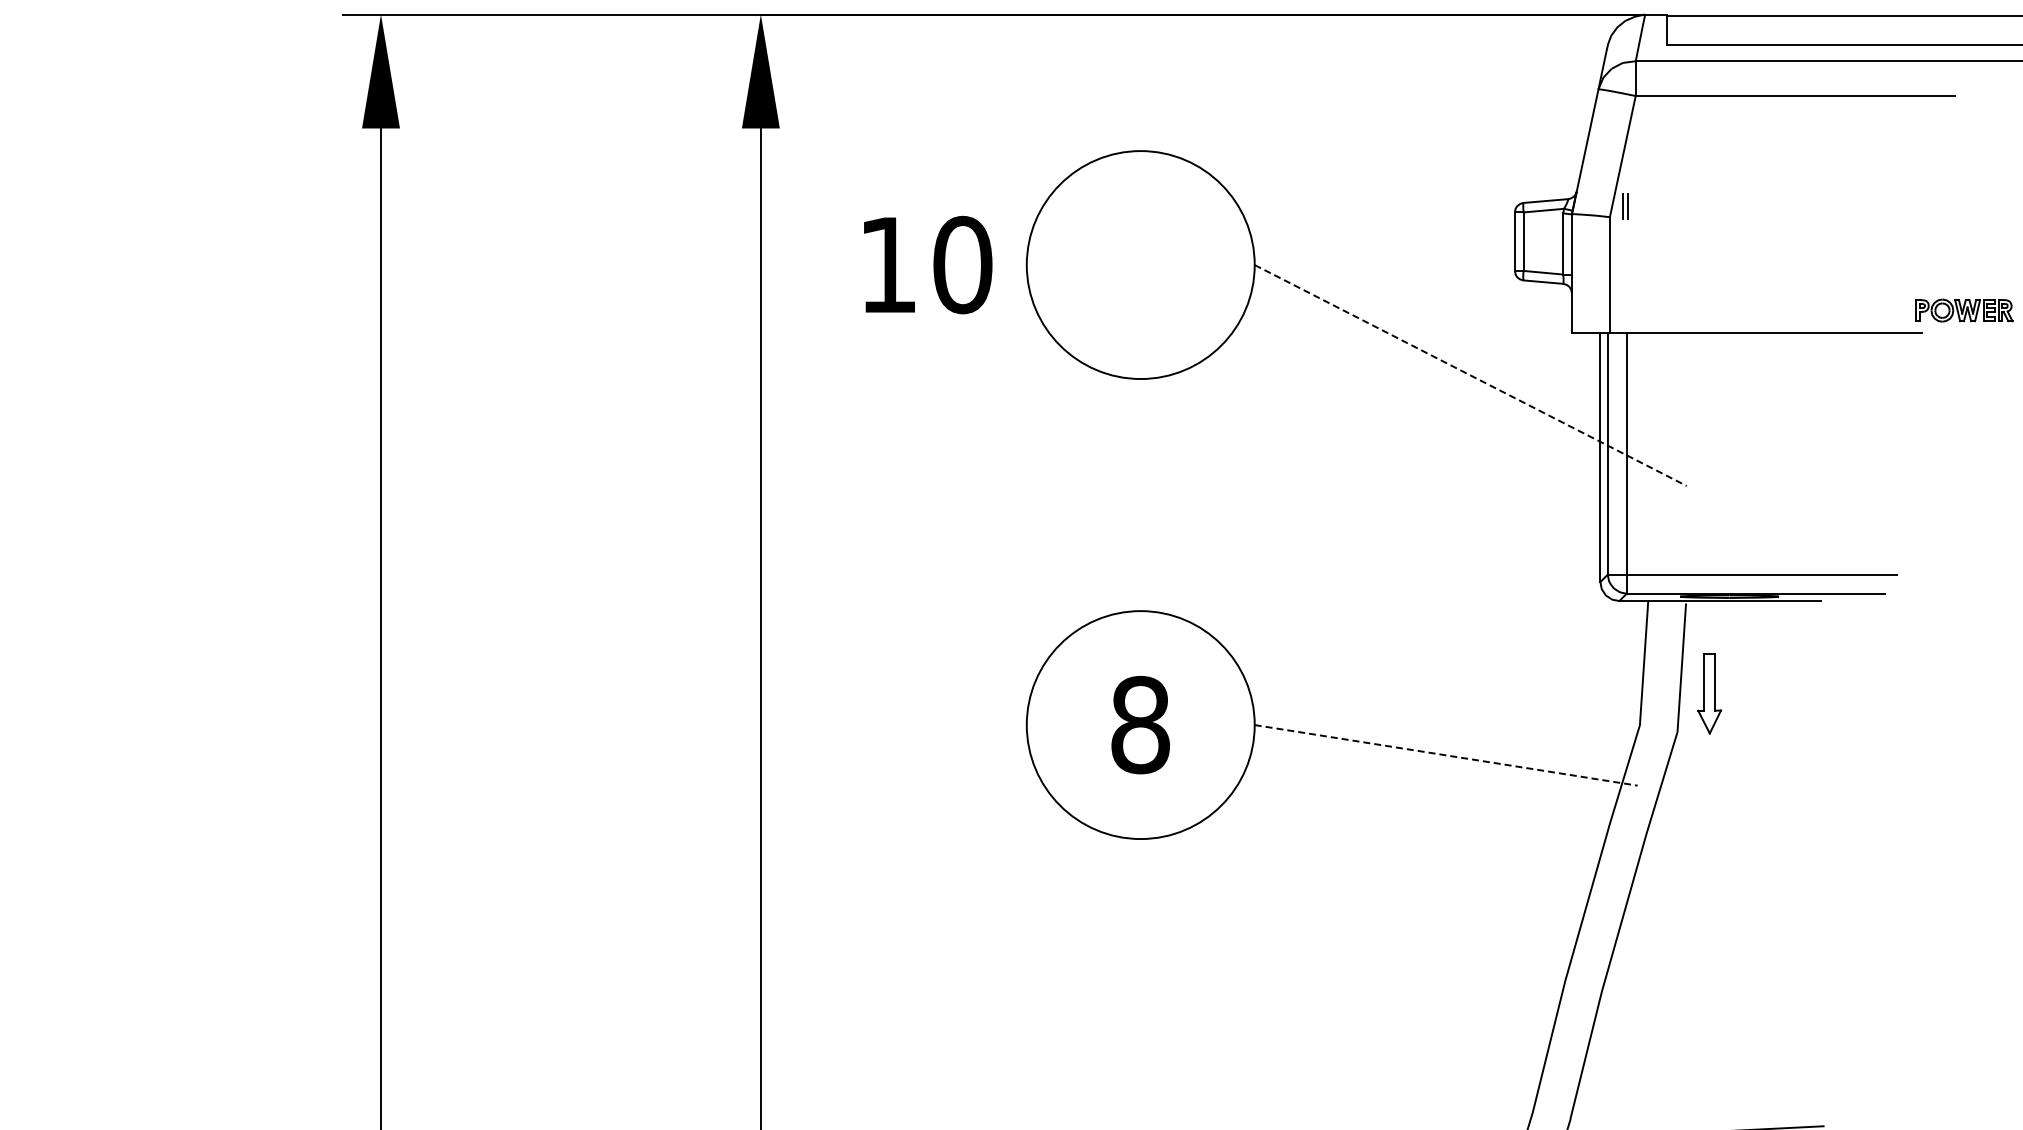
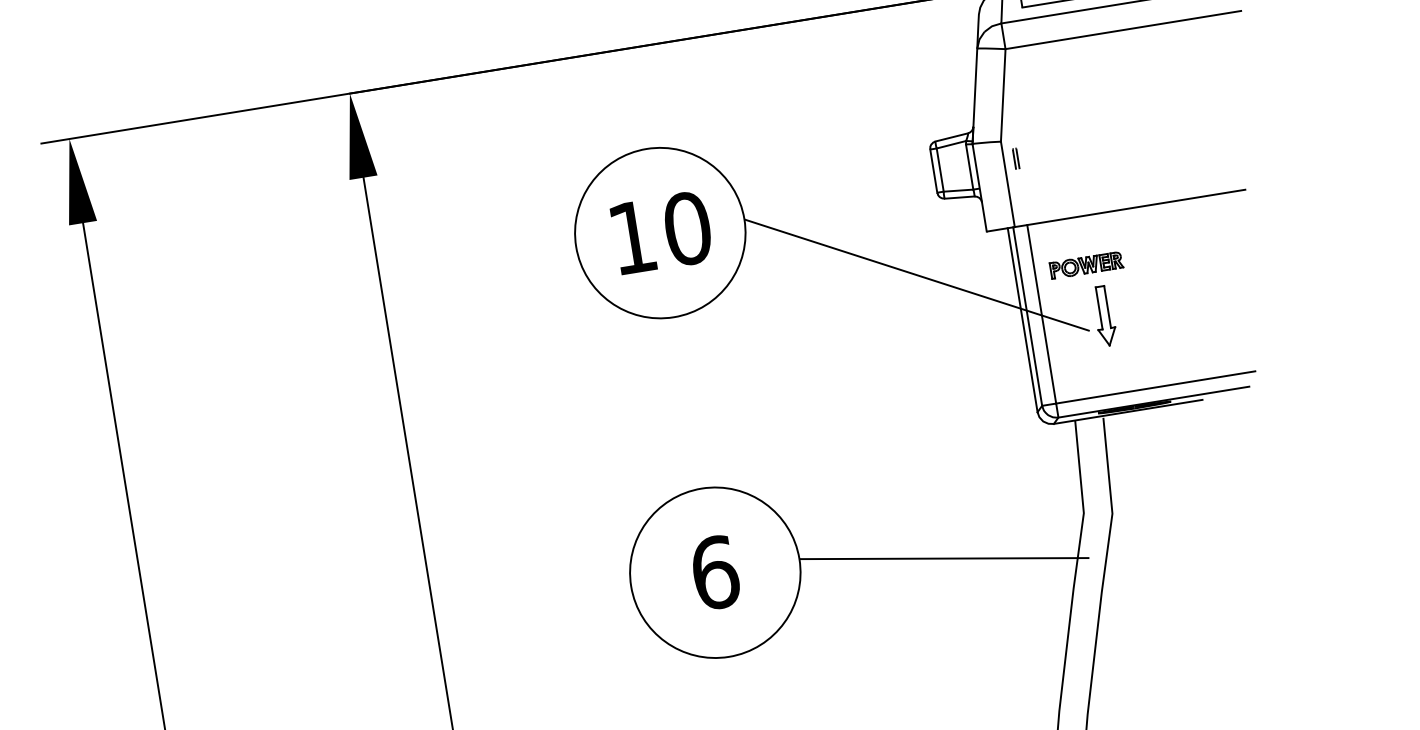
part: (1625, 206) -> (1016, 159), moved
text: (928, 264) -> (662, 232), moved
part: (1964, 310) -> (1086, 265), moved
line: (1470, 375) -> (916, 275), dashed -> solid
part: (1709, 693) -> (1104, 316), moved
text: (1140, 724) -> (715, 572), 8 -> 6
line: (1446, 755) -> (944, 558), dashed -> solid

